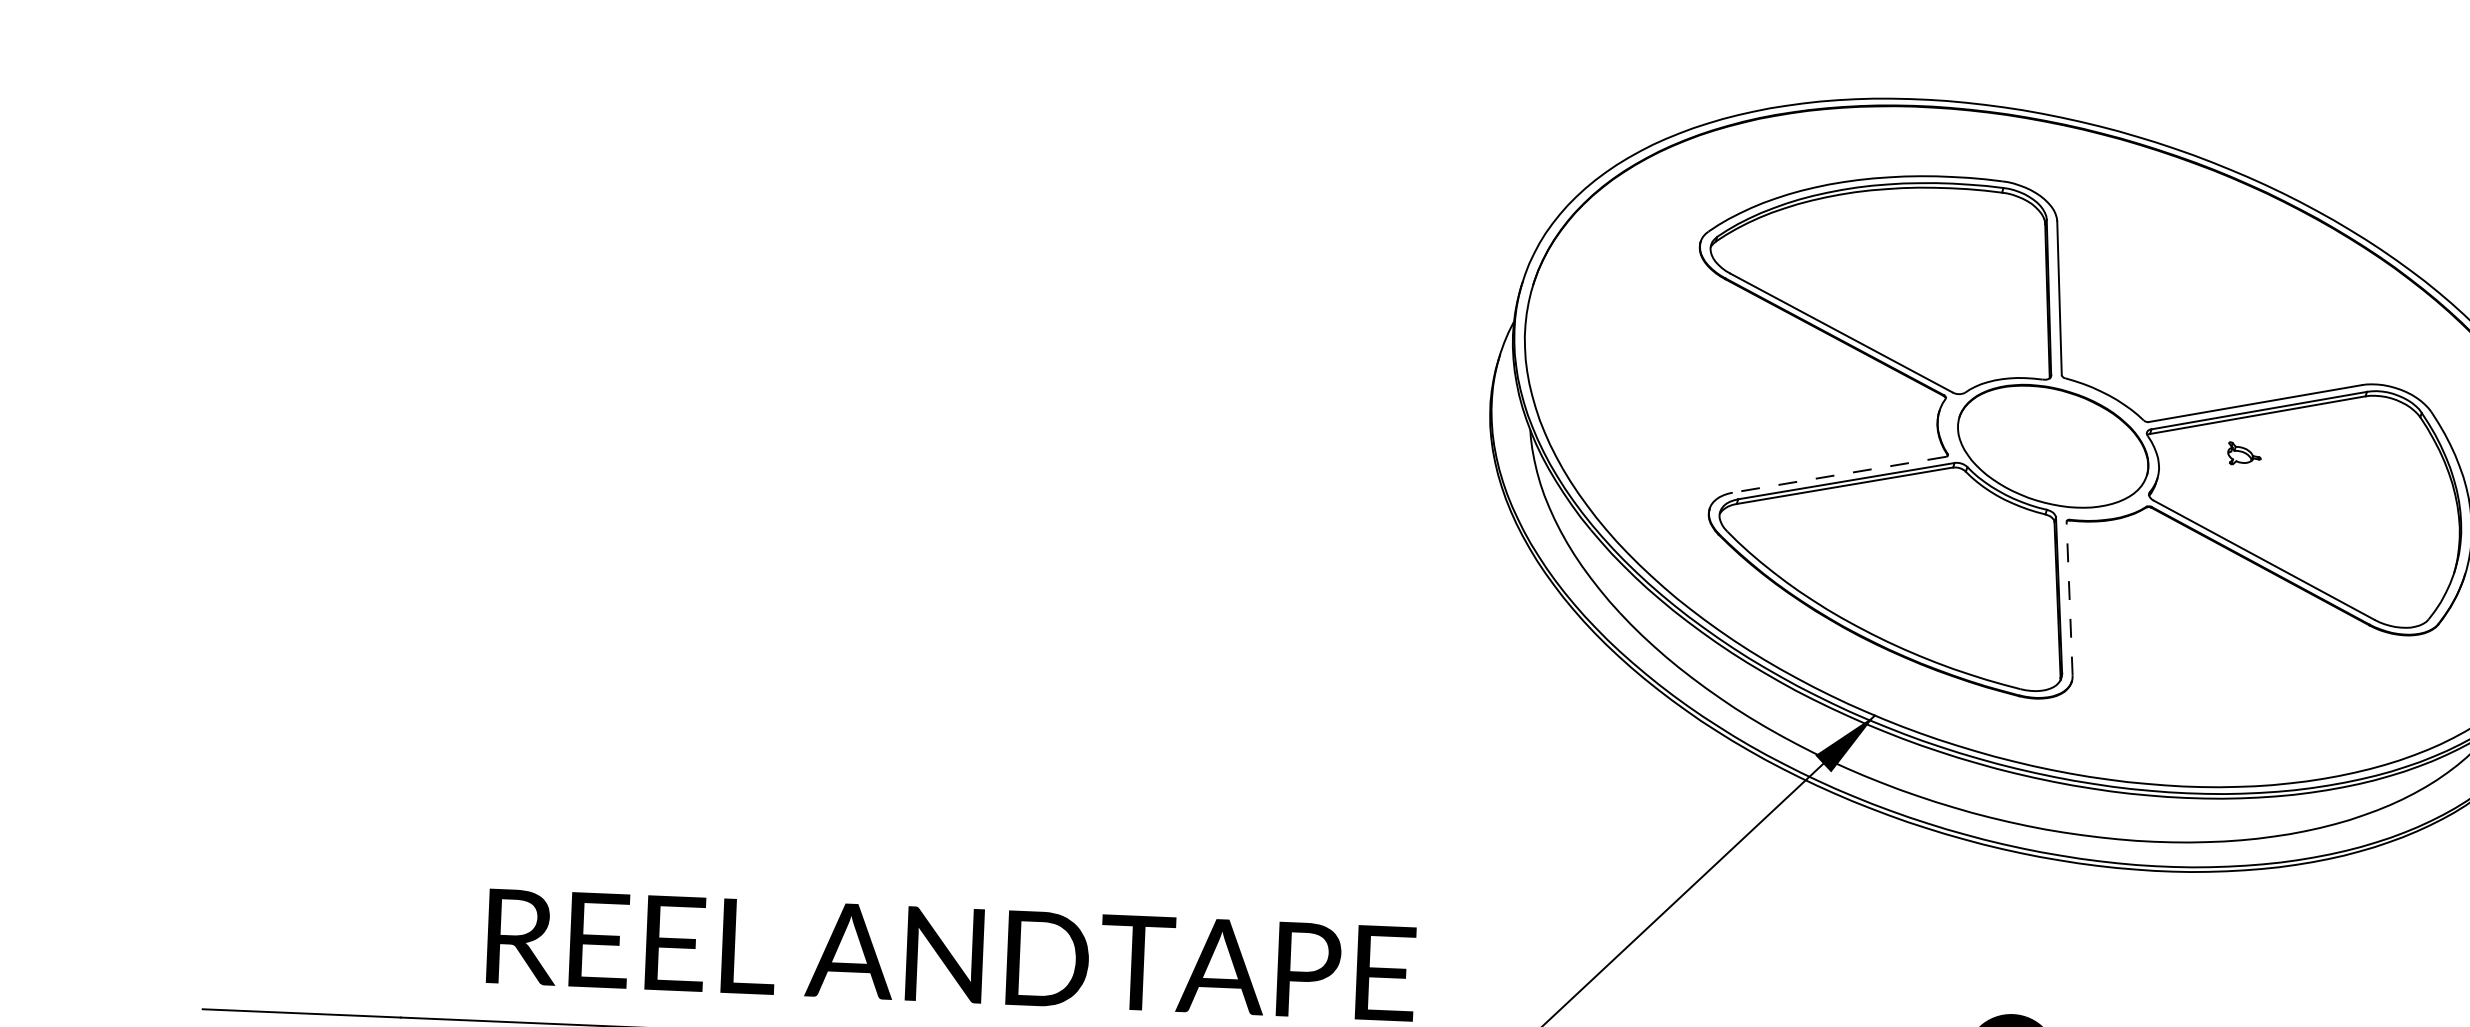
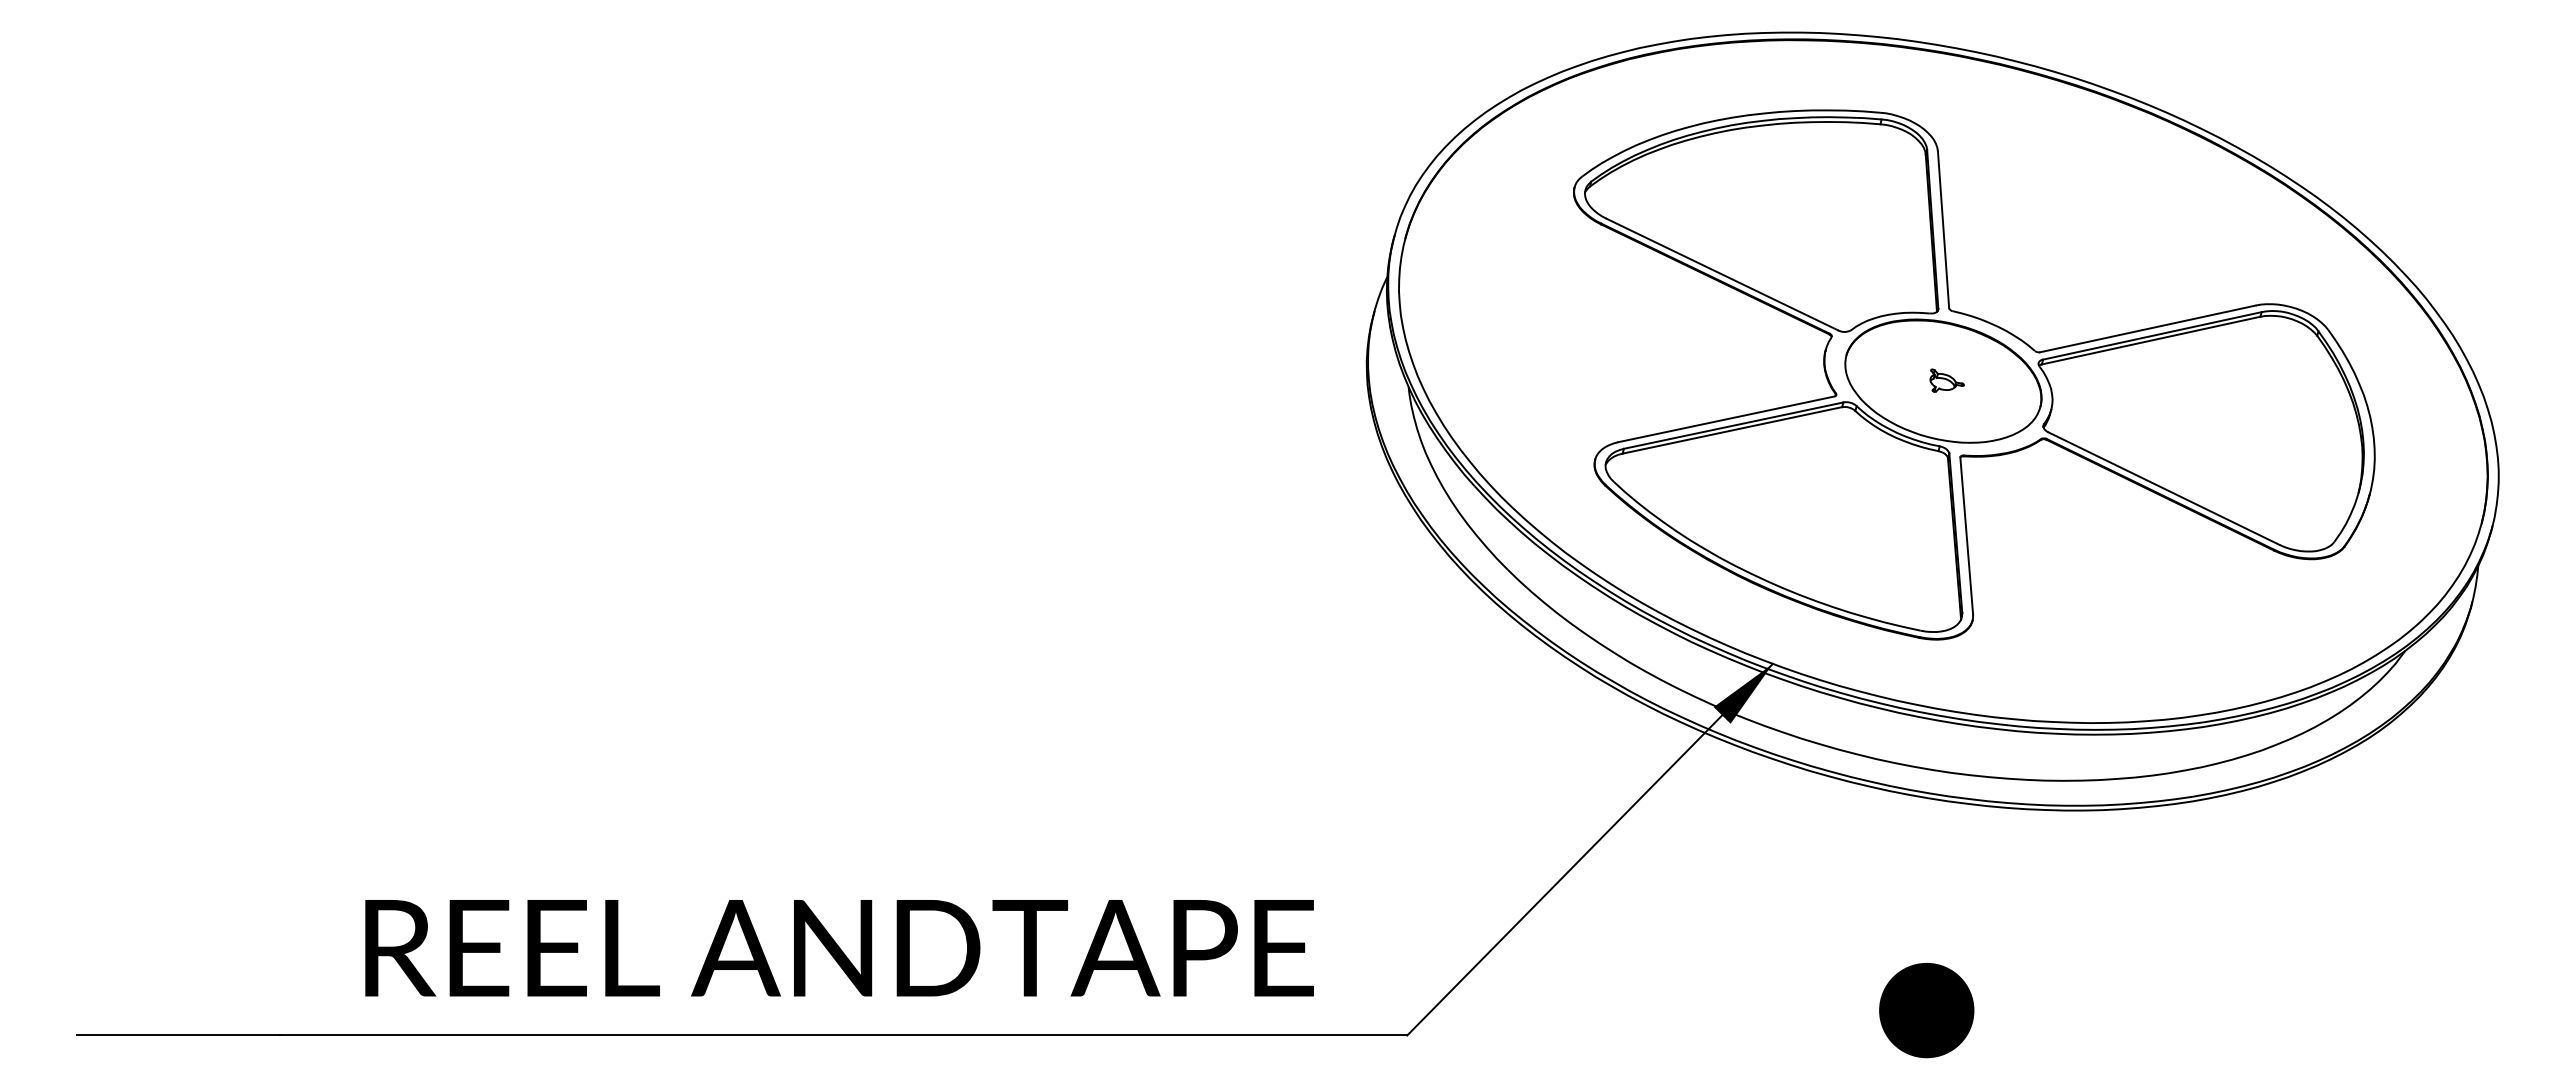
part: (2243, 453) -> (1946, 380), moved
line: (1839, 474) -> (1726, 419), dashed -> solid
line: (2069, 598) -> (1966, 535), dashed -> solid

